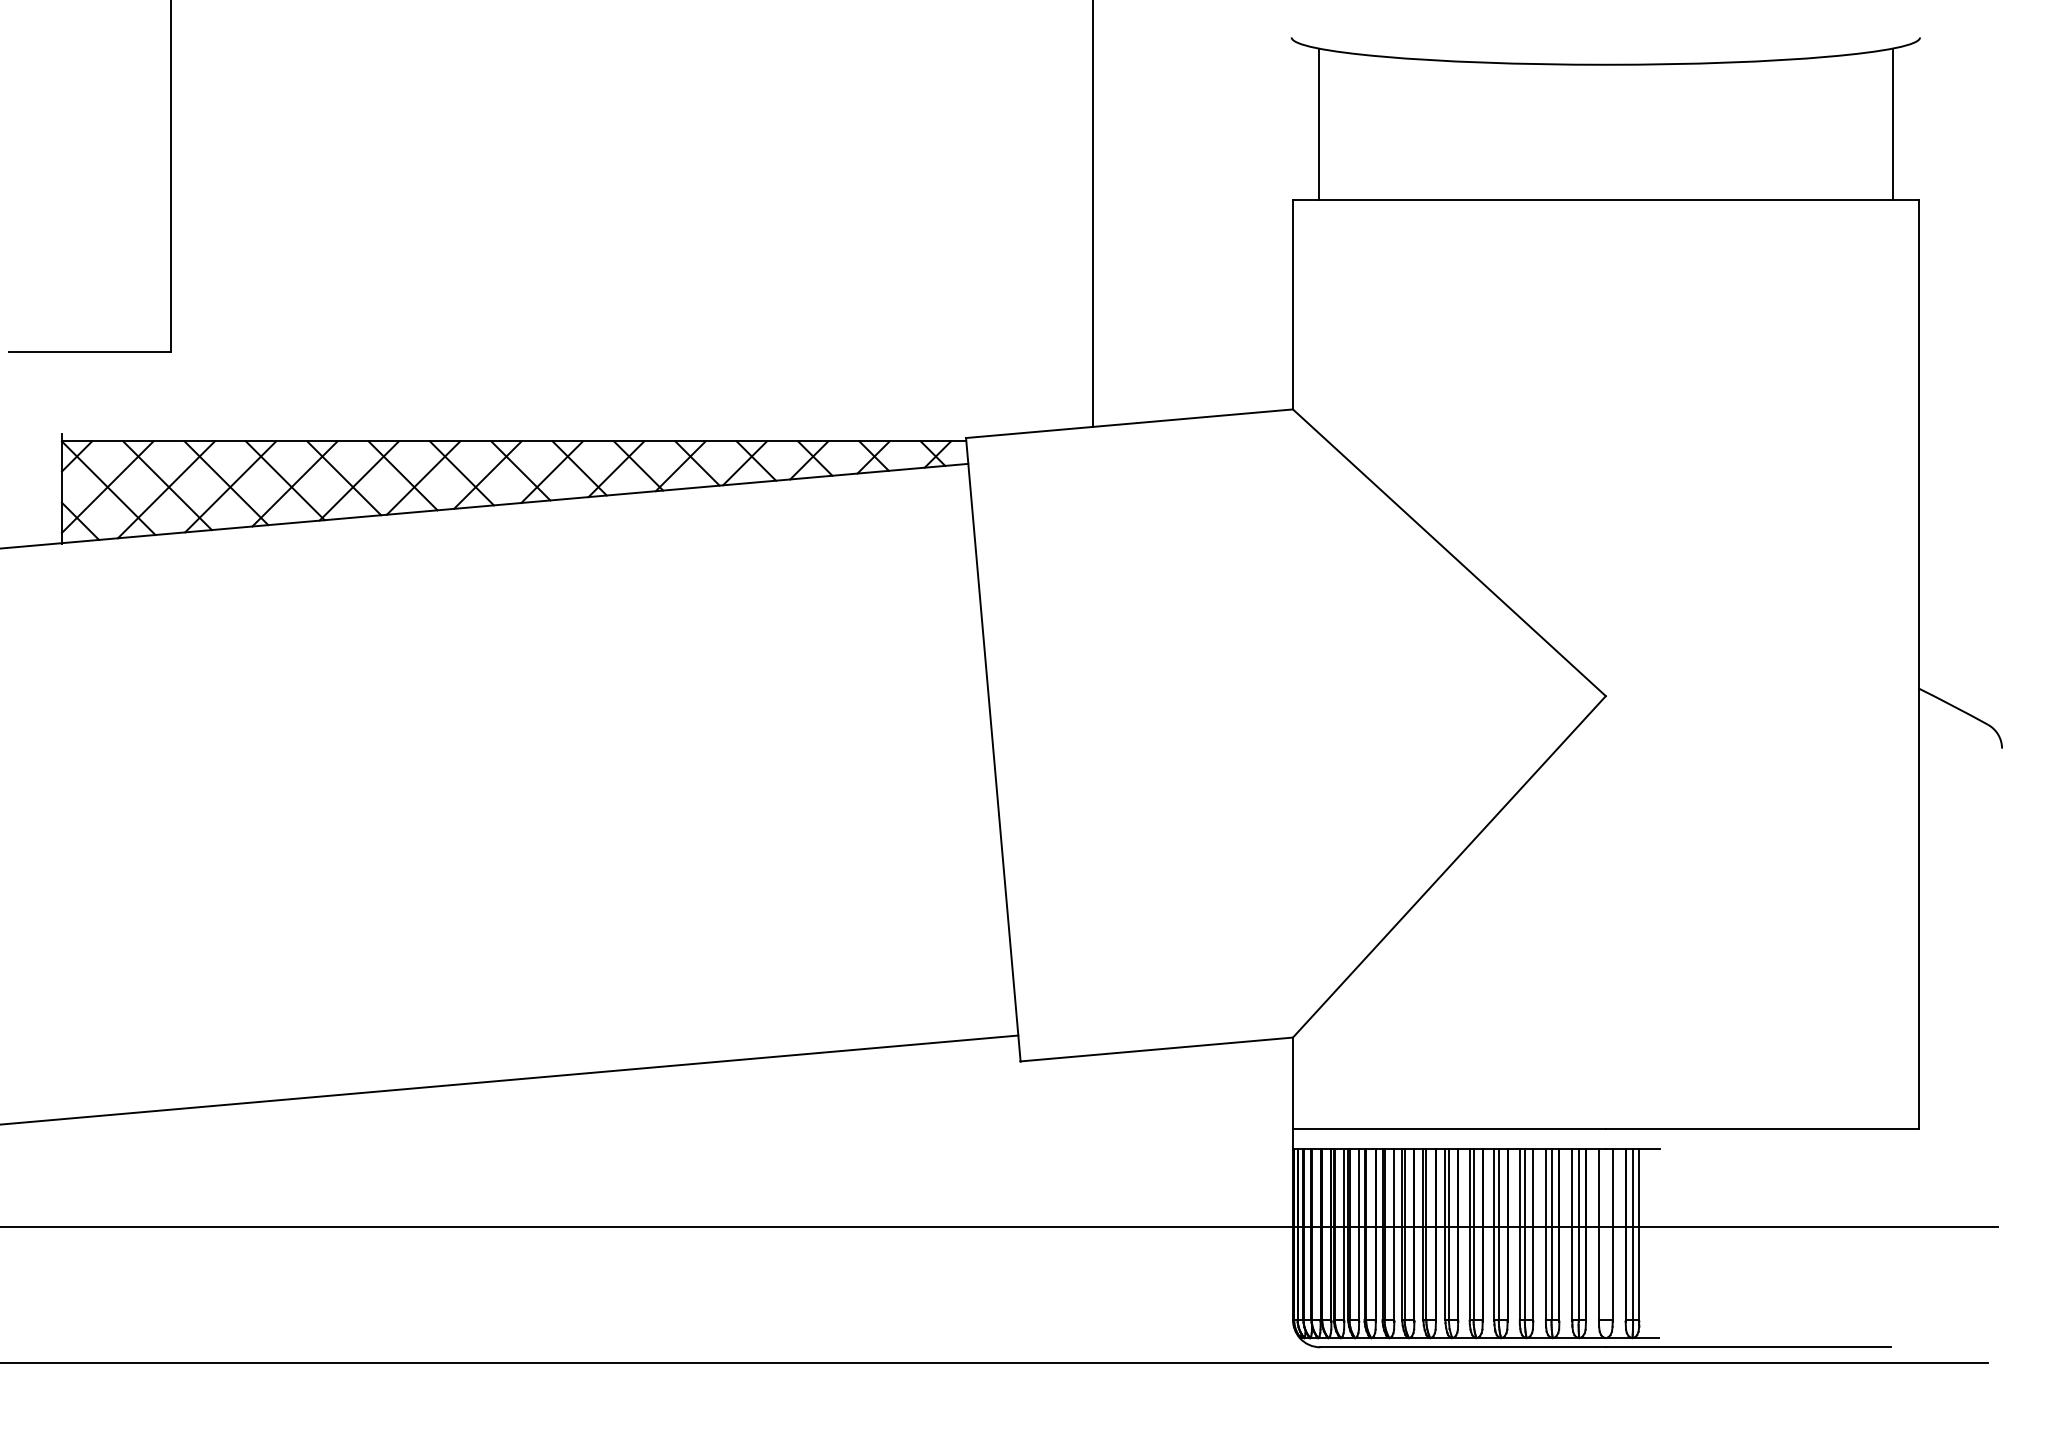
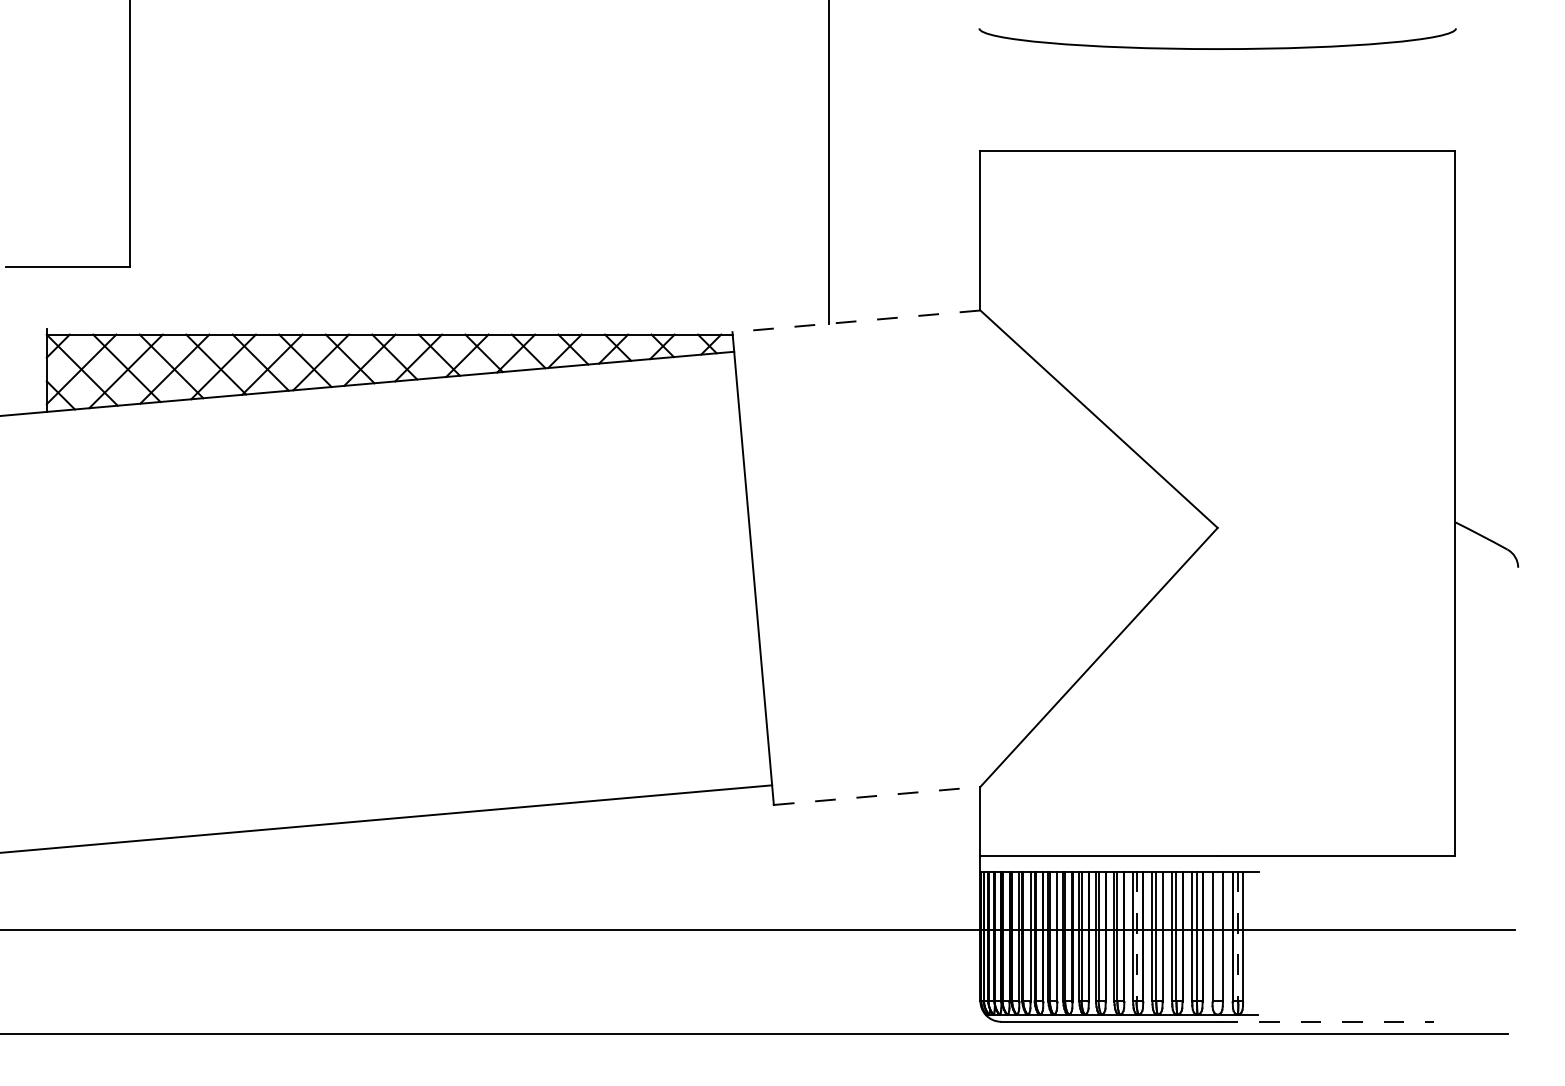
line: (1318, 123) -> (999, 93), removed
line: (1892, 123) -> (1435, 93), removed
line: (1128, 423) -> (855, 321), solid -> dashed
line: (1156, 1049) -> (876, 795), solid -> dashed
line: (1498, 1235) -> (1136, 936), solid -> dashed
line: (1633, 1235) -> (1238, 936), solid -> dashed
line: (1748, 1347) -> (1325, 1021), solid -> dashed

